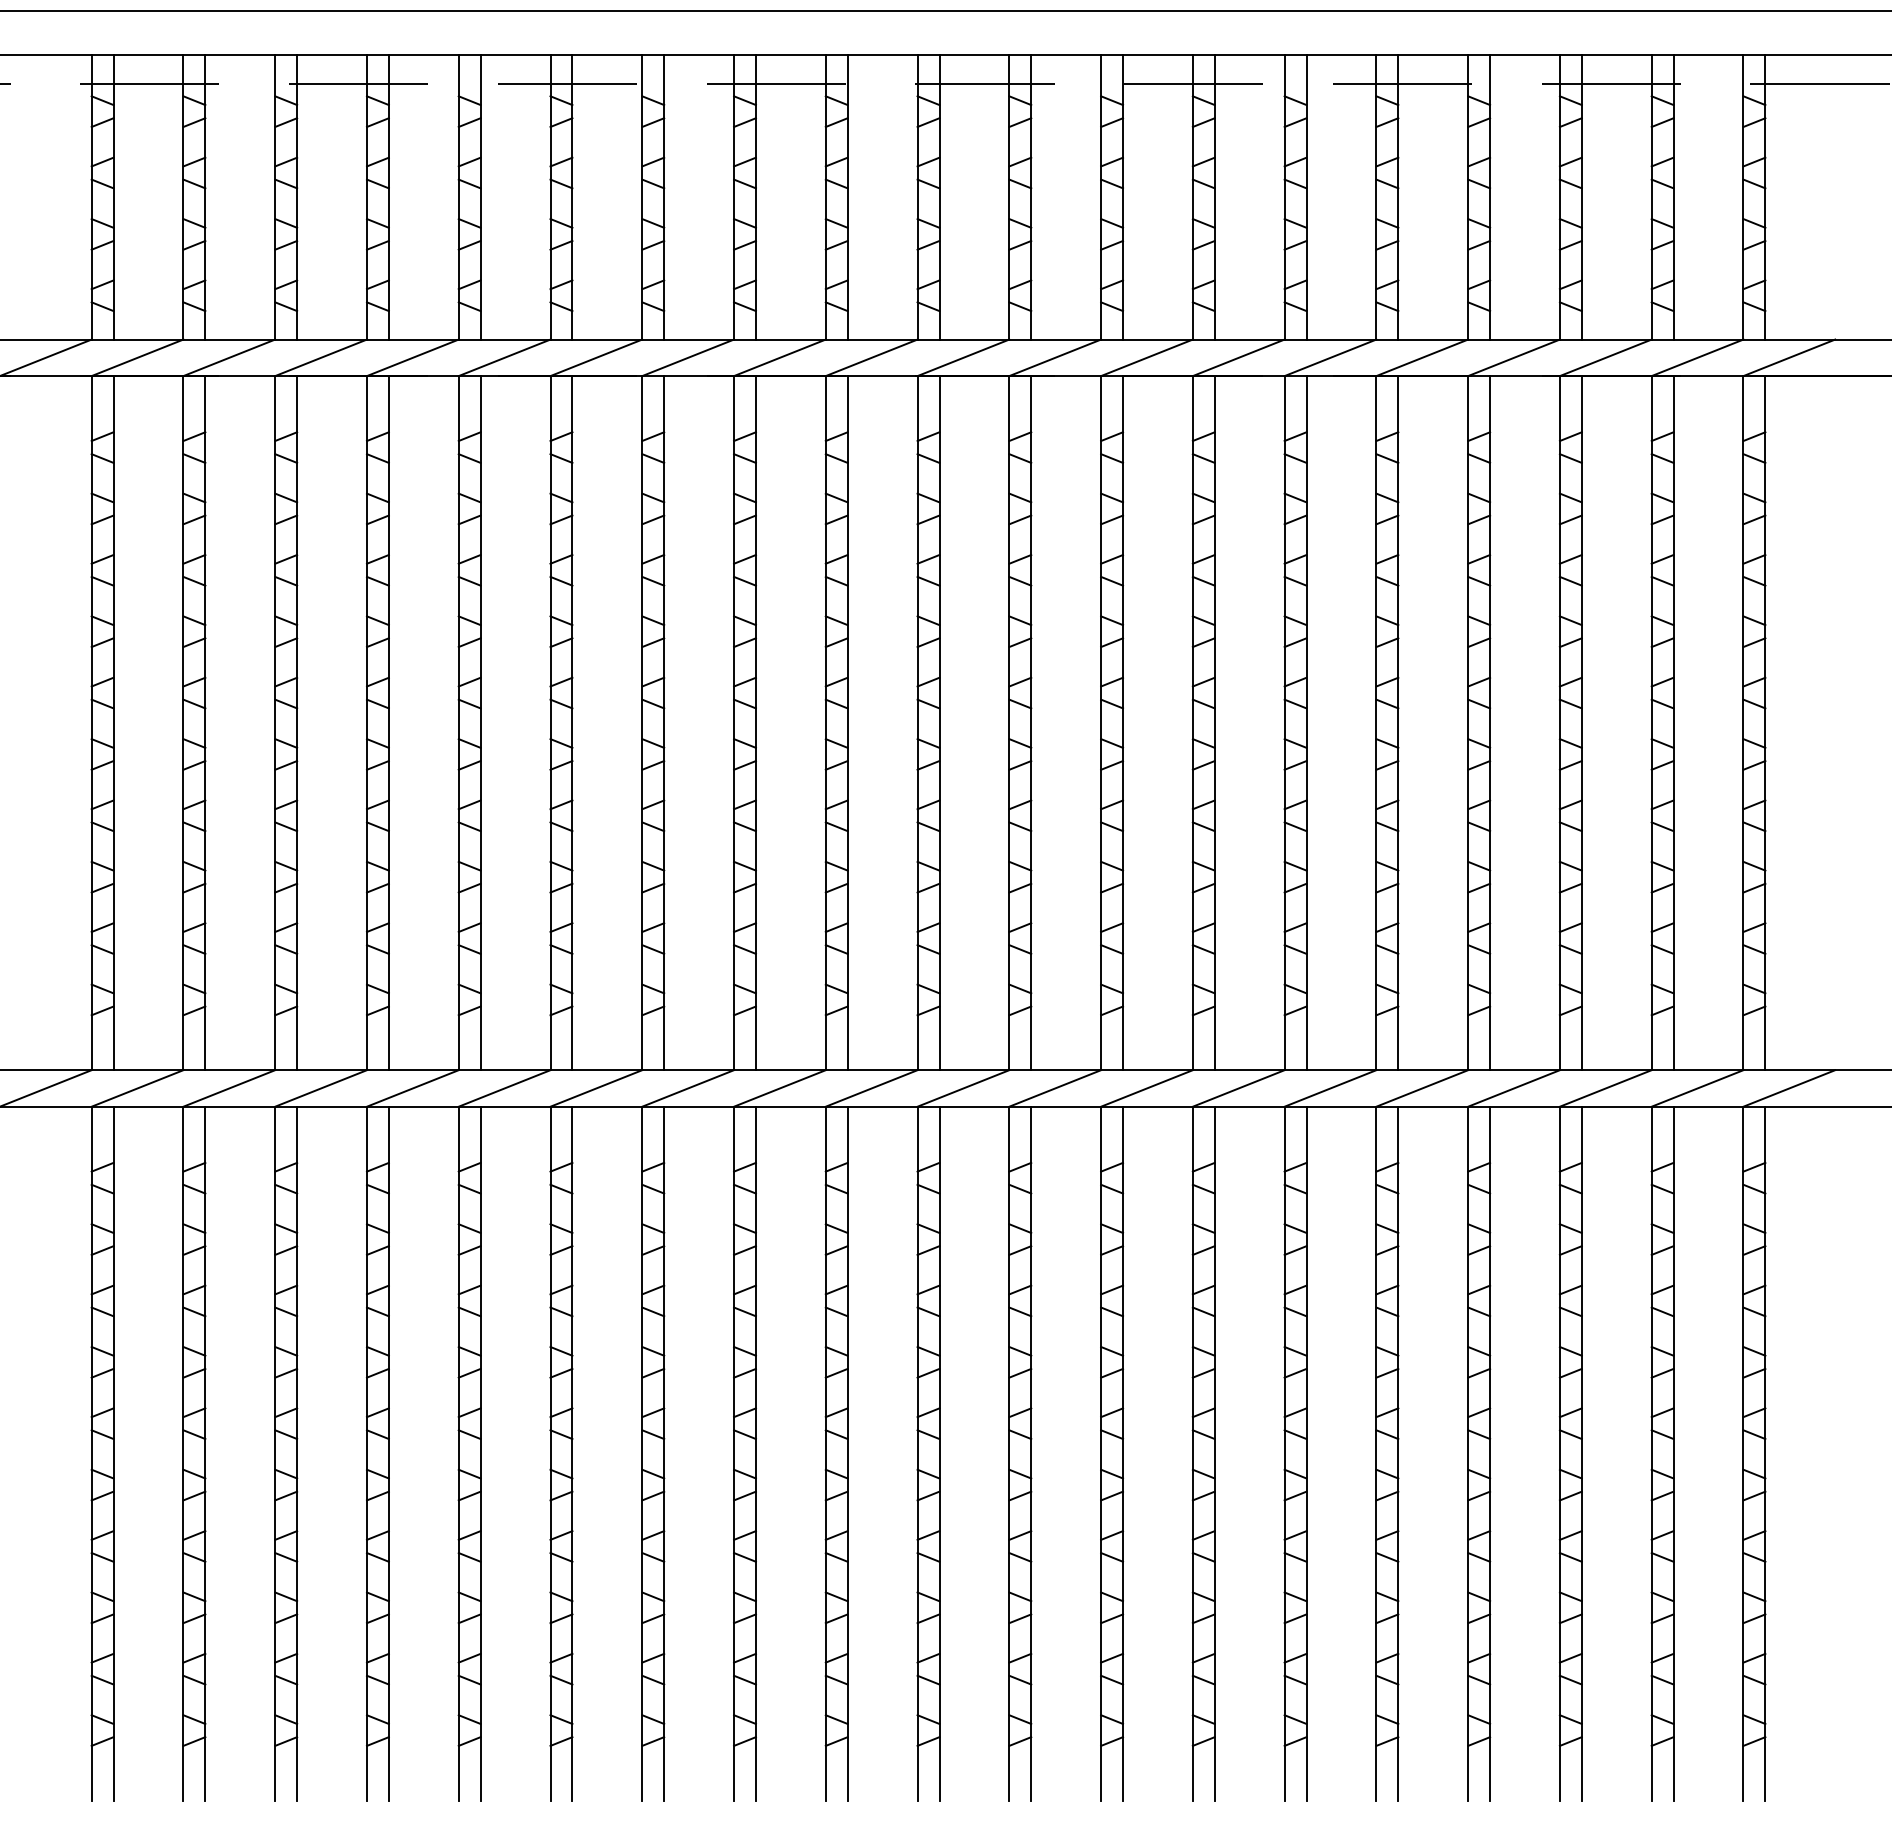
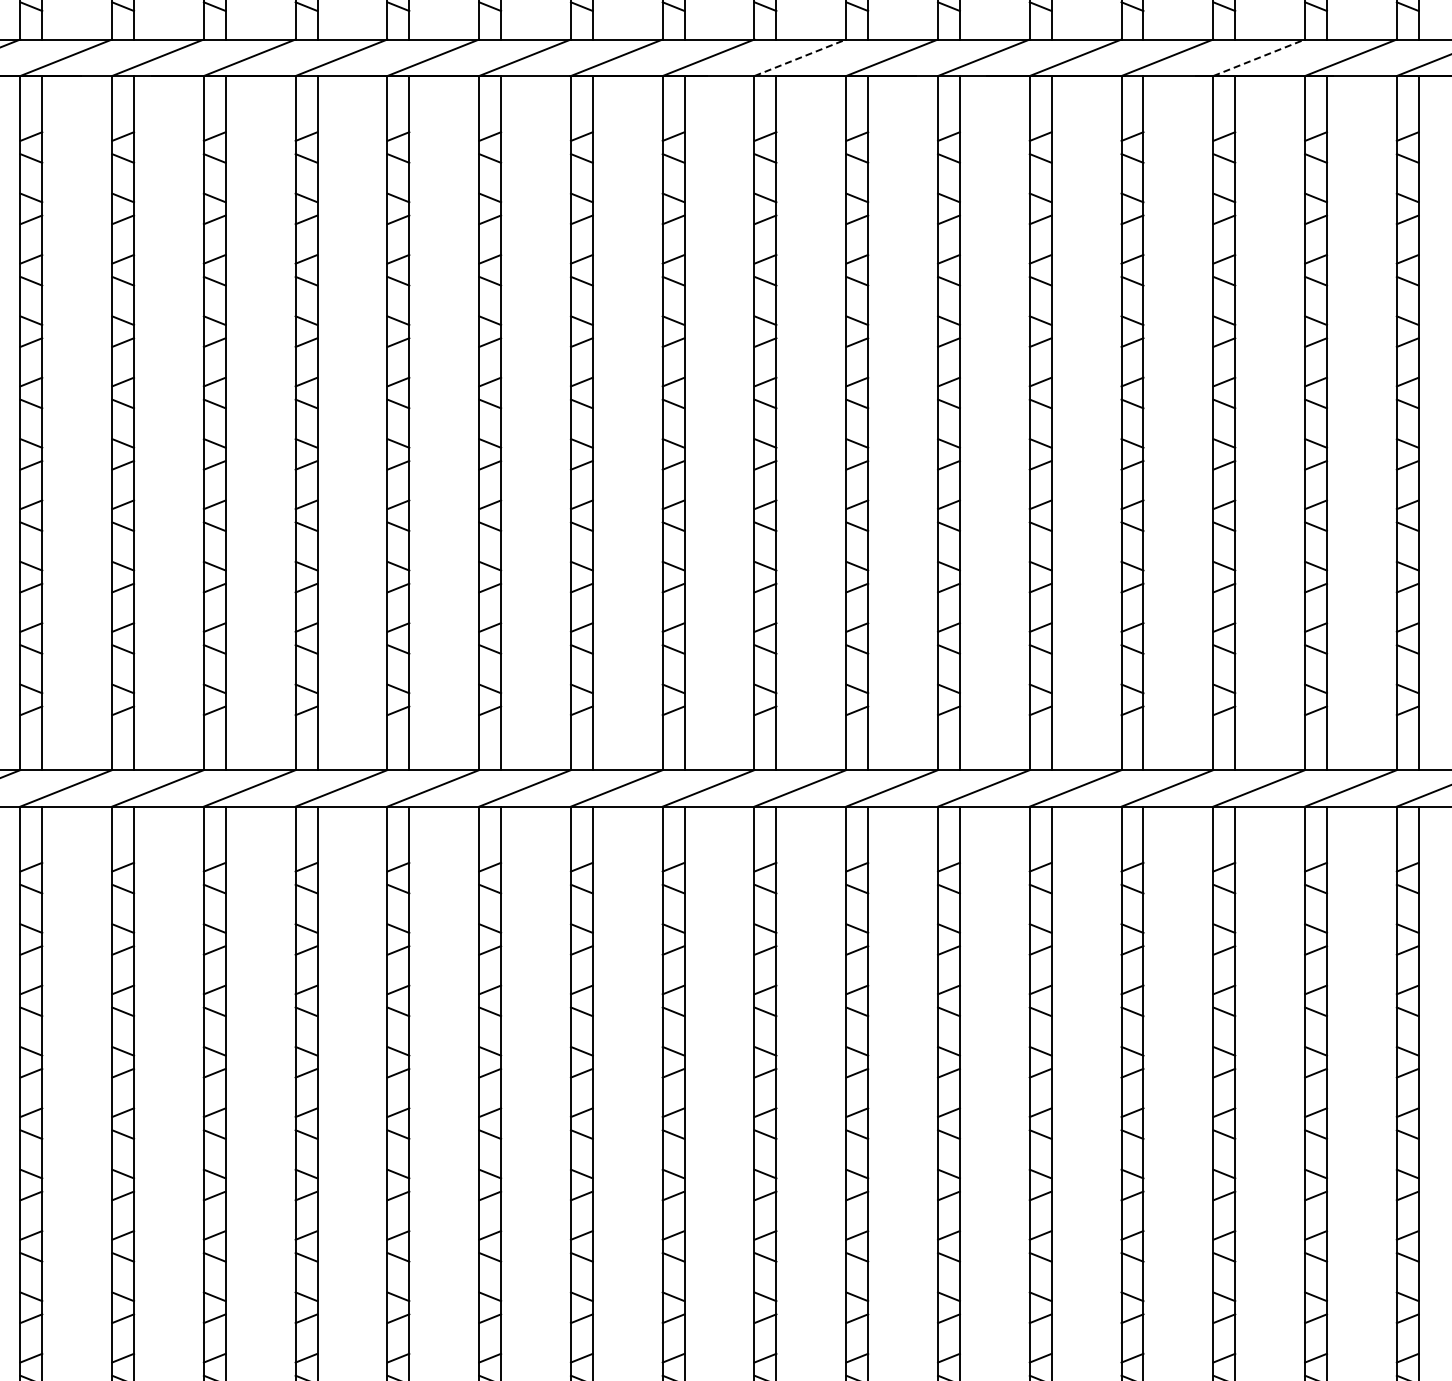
line: (1147, 357) -> (800, 57), solid -> dashed
line: (1606, 357) -> (1259, 57), solid -> dashed

